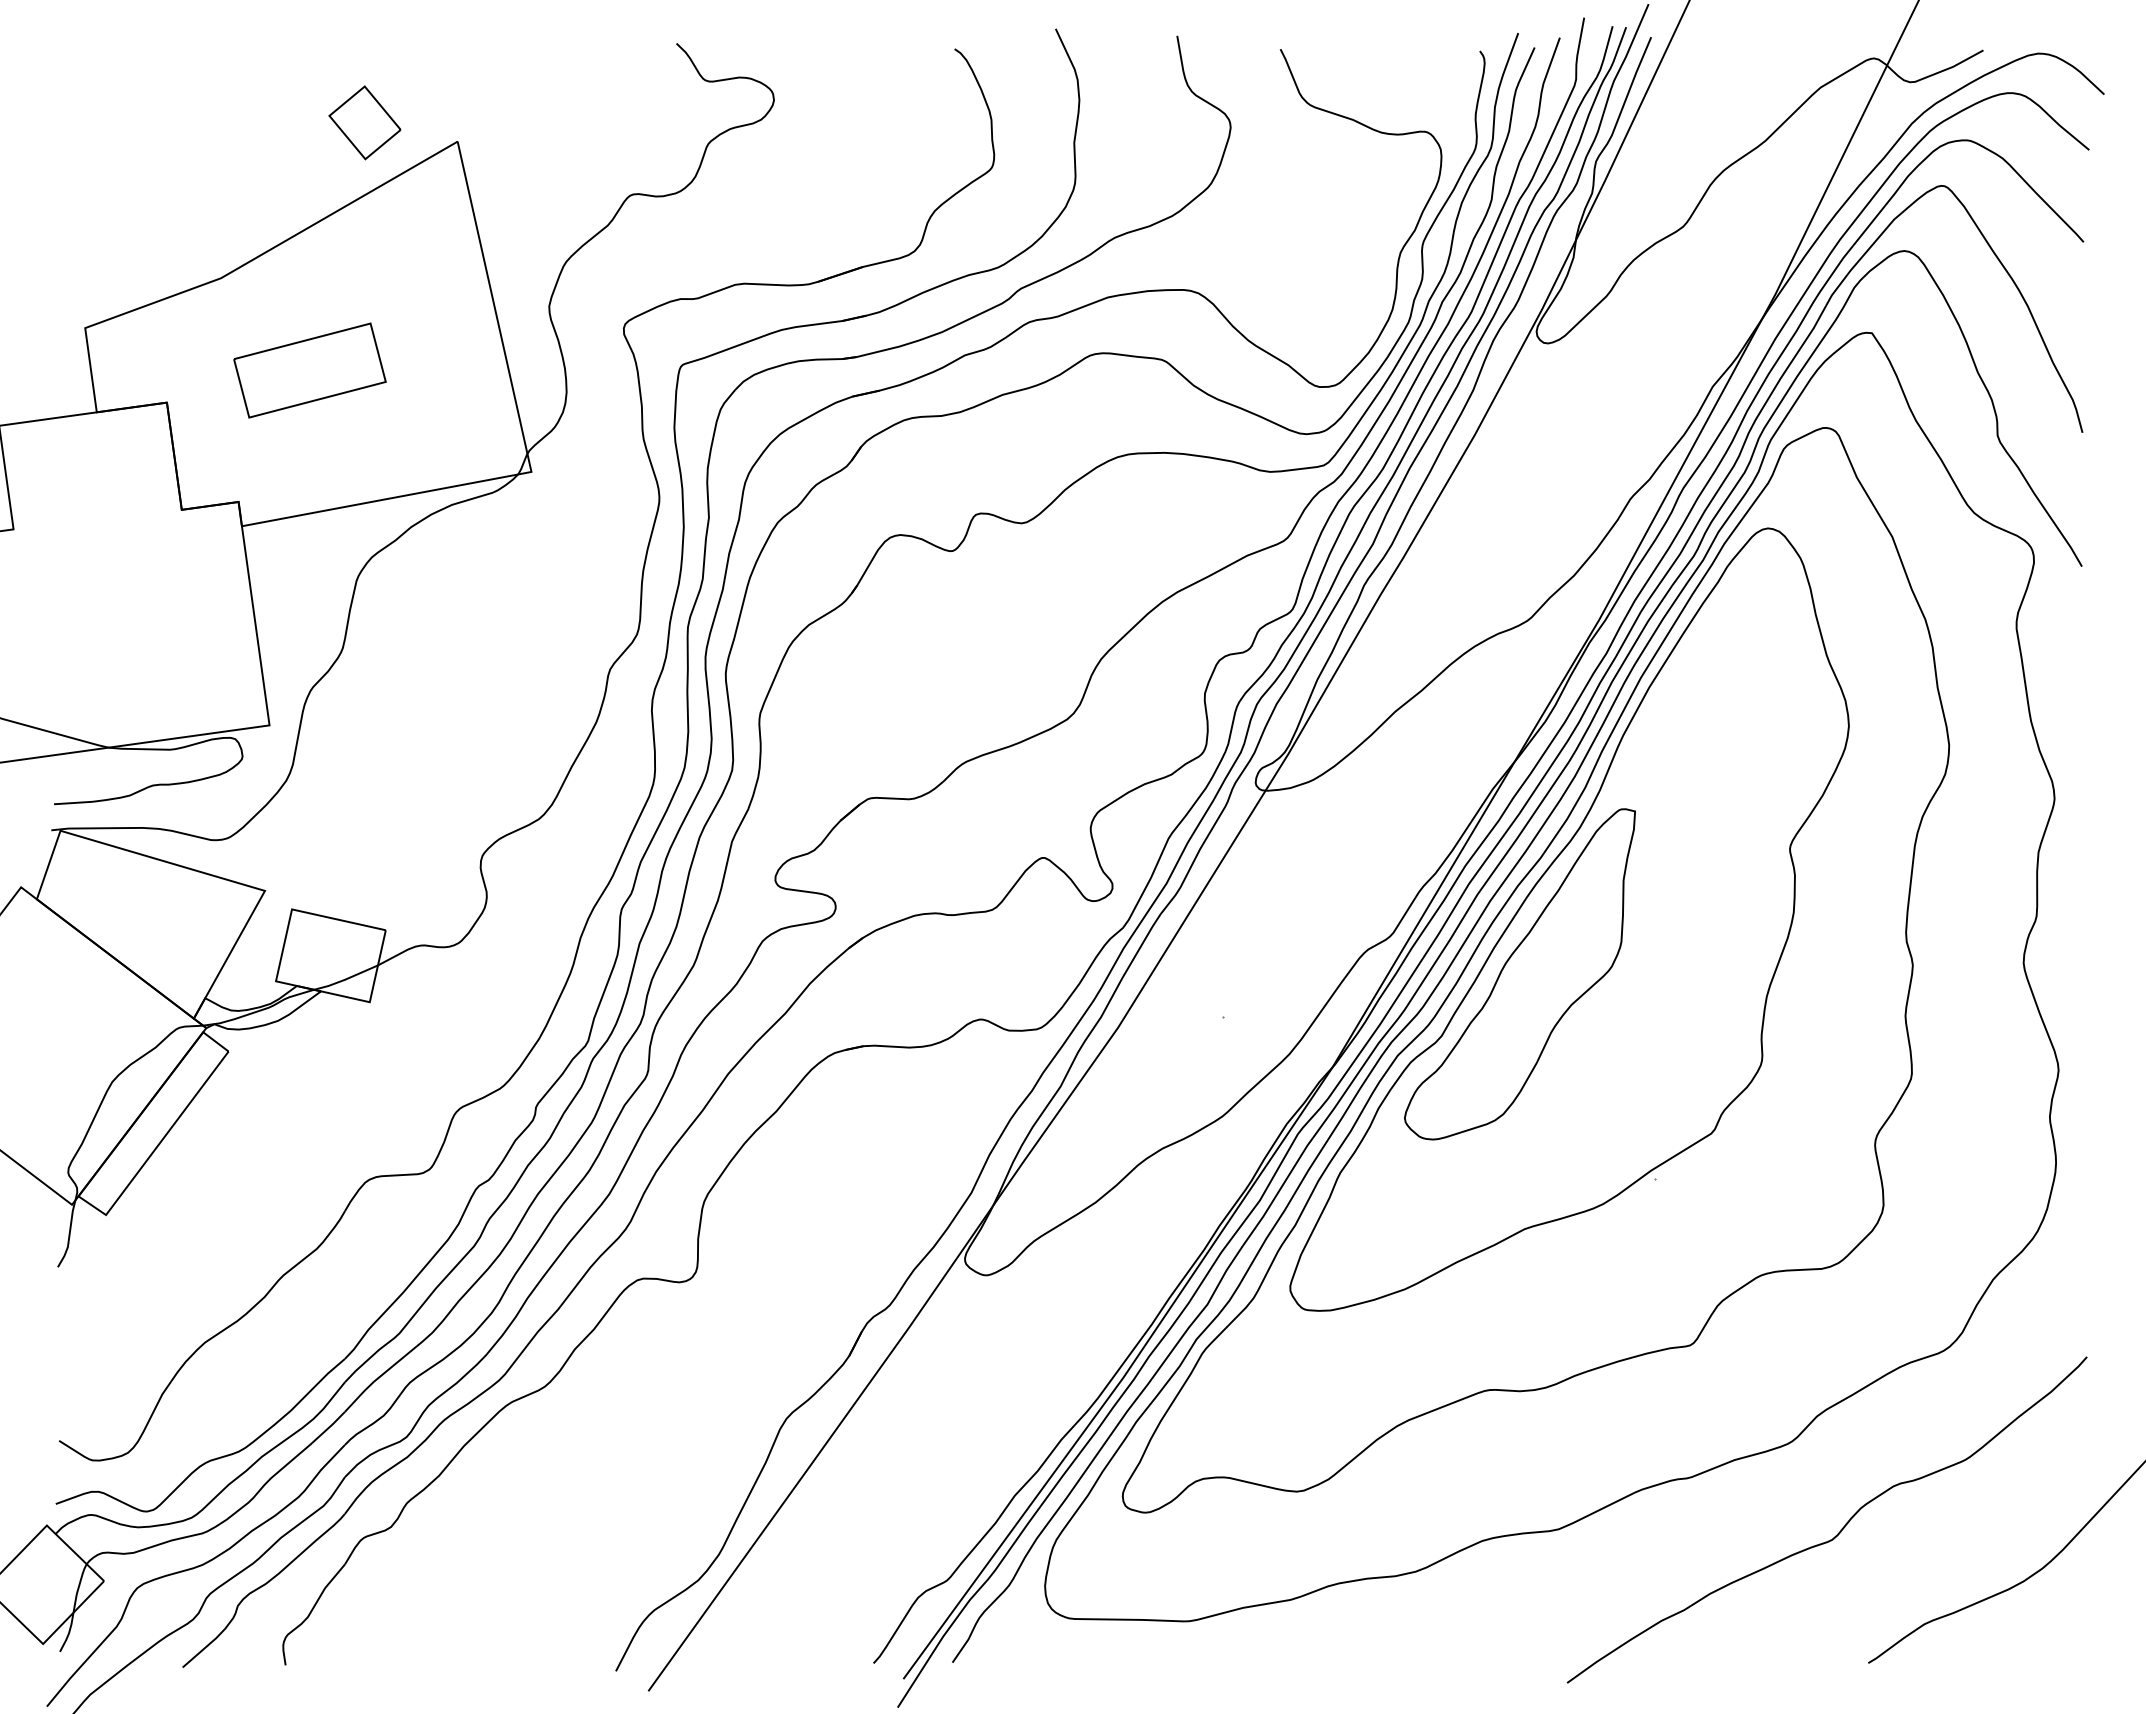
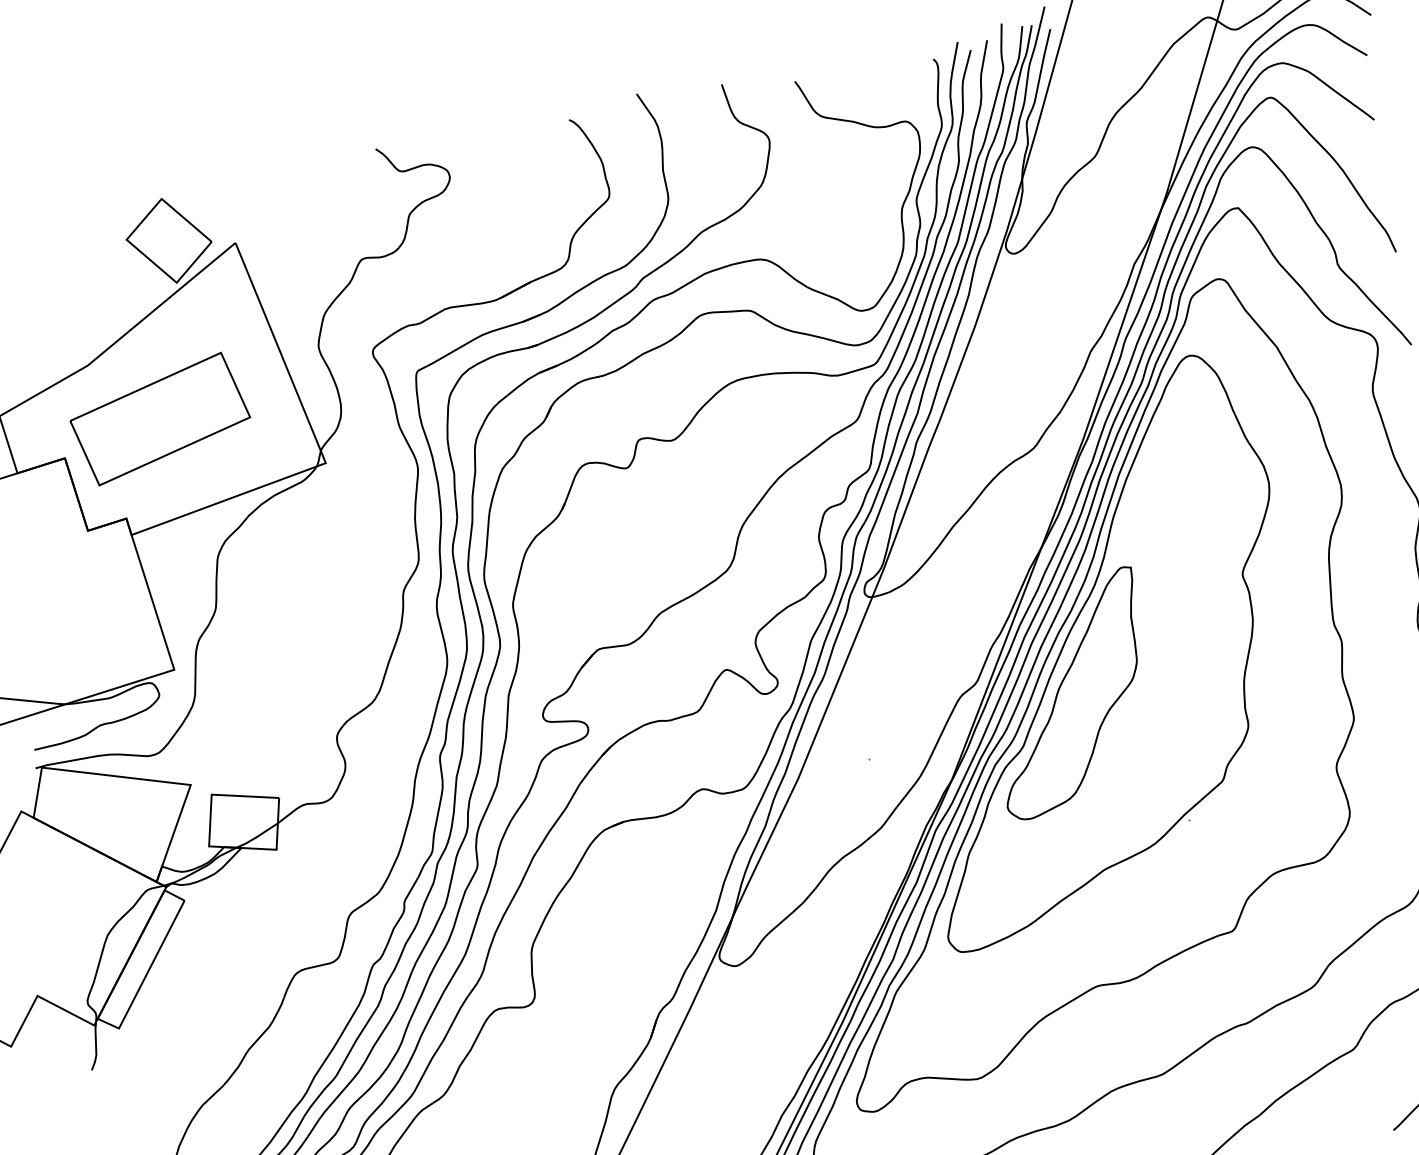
part: (364, 122) -> (168, 240), size x1.67
part: (309, 370) -> (159, 419), size x1.67

